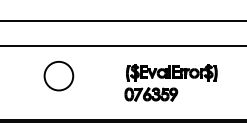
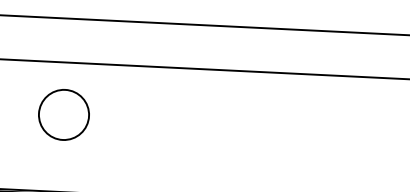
circle: (58, 76) -> (63, 115), moved
part: (170, 82) -> (283, 136), removed

